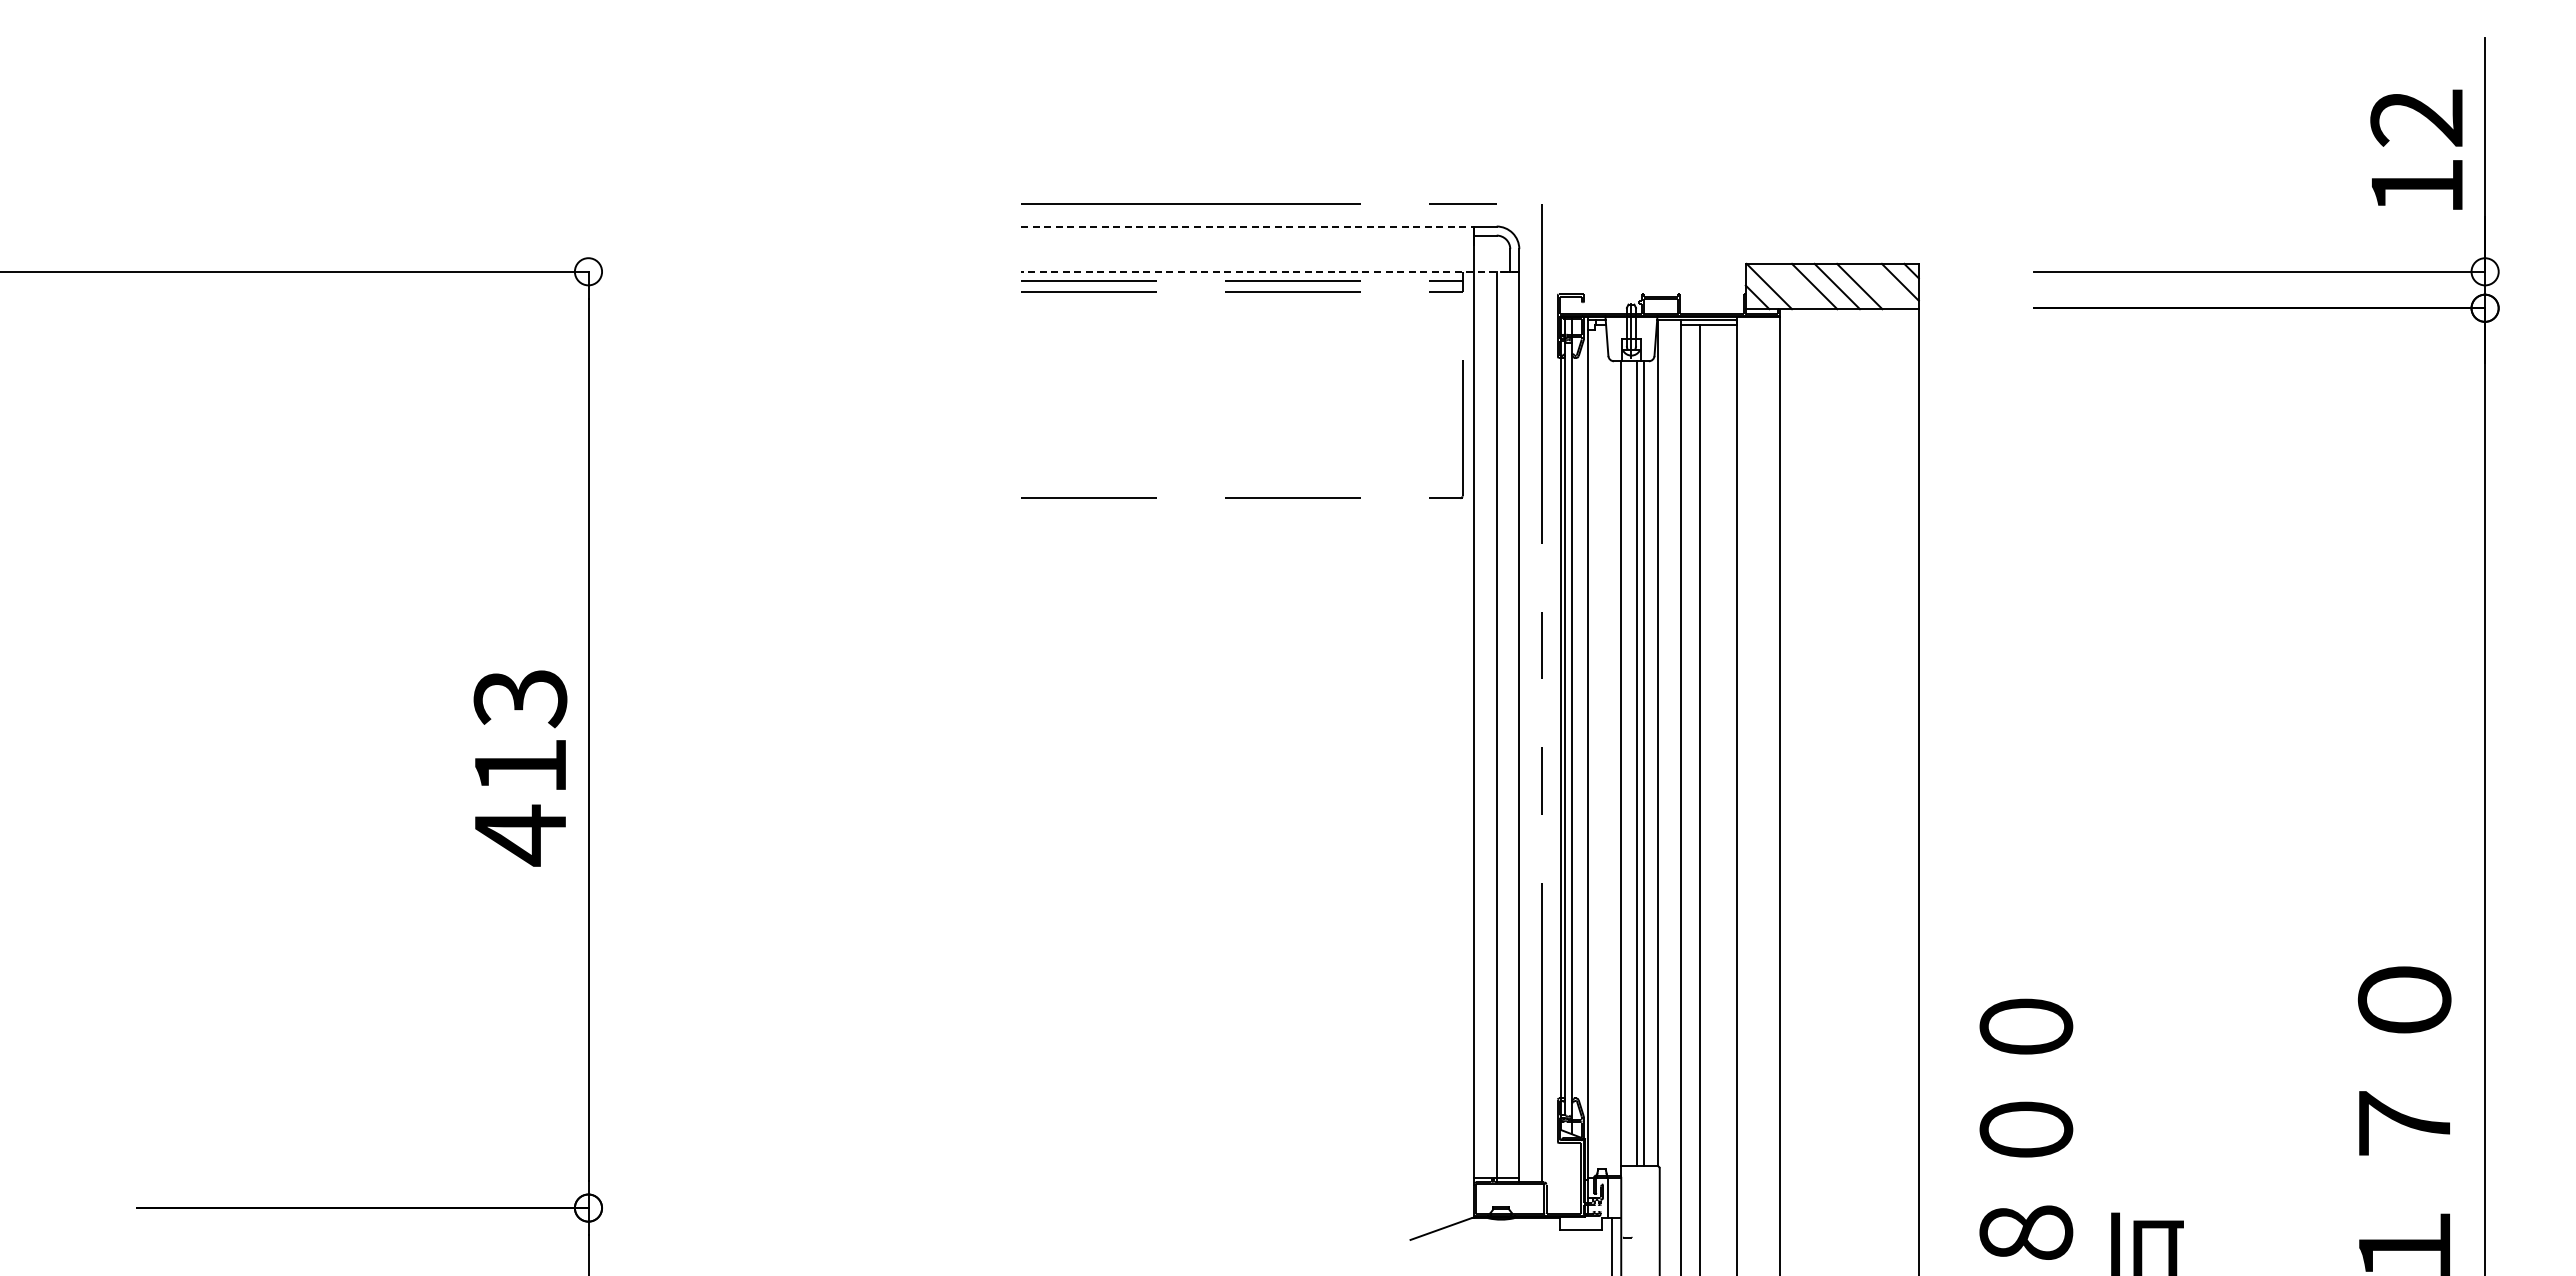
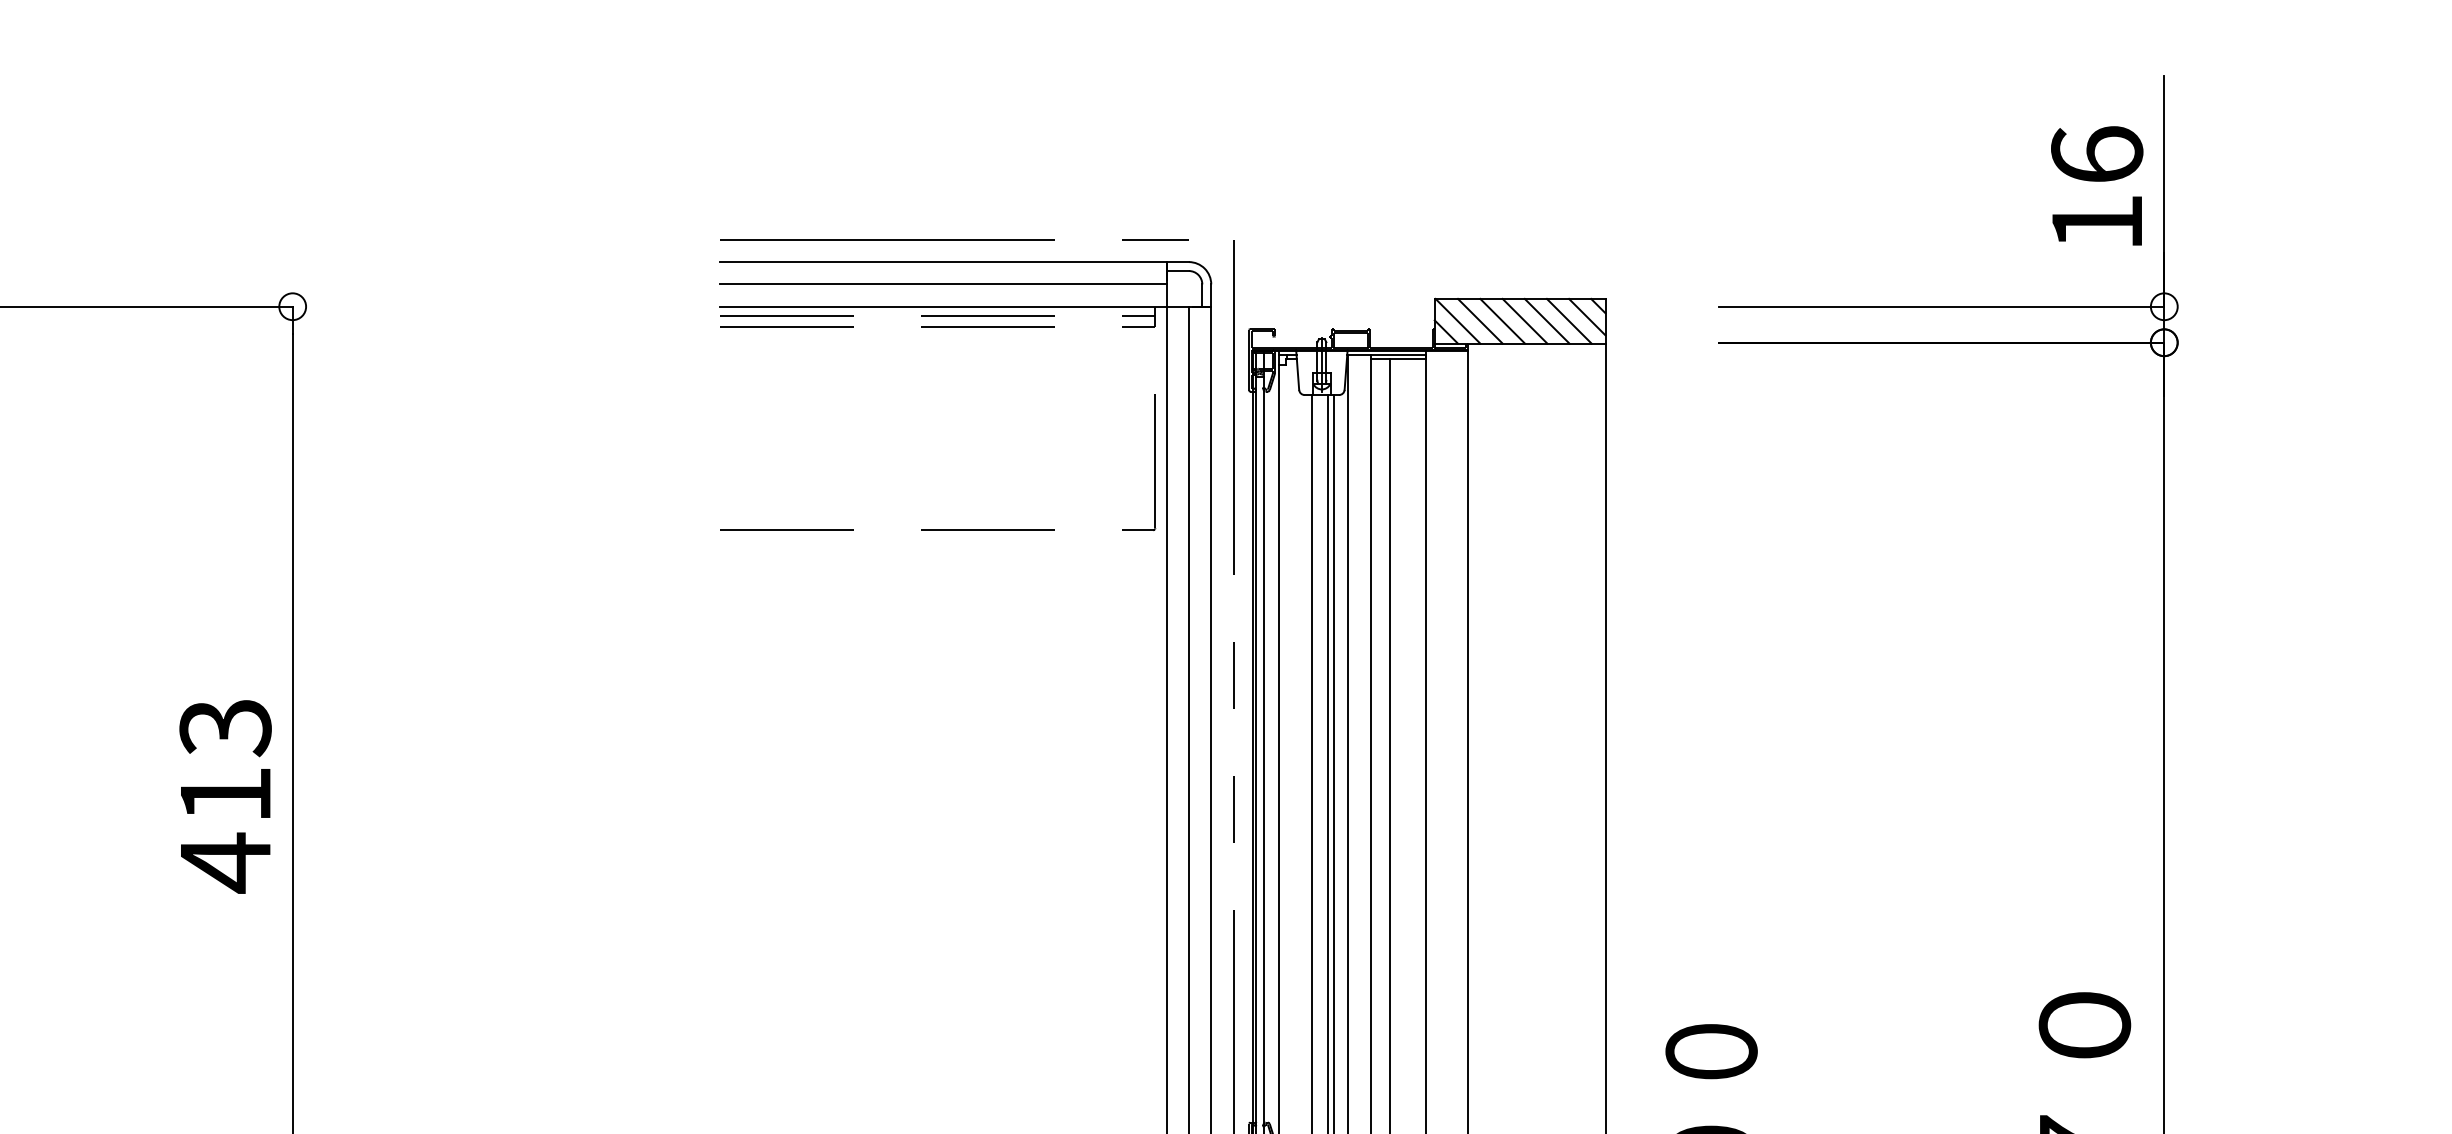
text: (2416, 117) -> (2096, 154), 12 -> 16
line: (1248, 226) -> (944, 262), dashed -> solid
line: (1247, 249) -> (943, 284), added
line: (1269, 271) -> (964, 306), dashed -> solid
line: (1791, 286) -> (1479, 321), added
line: (1881, 286) -> (1568, 321), added

